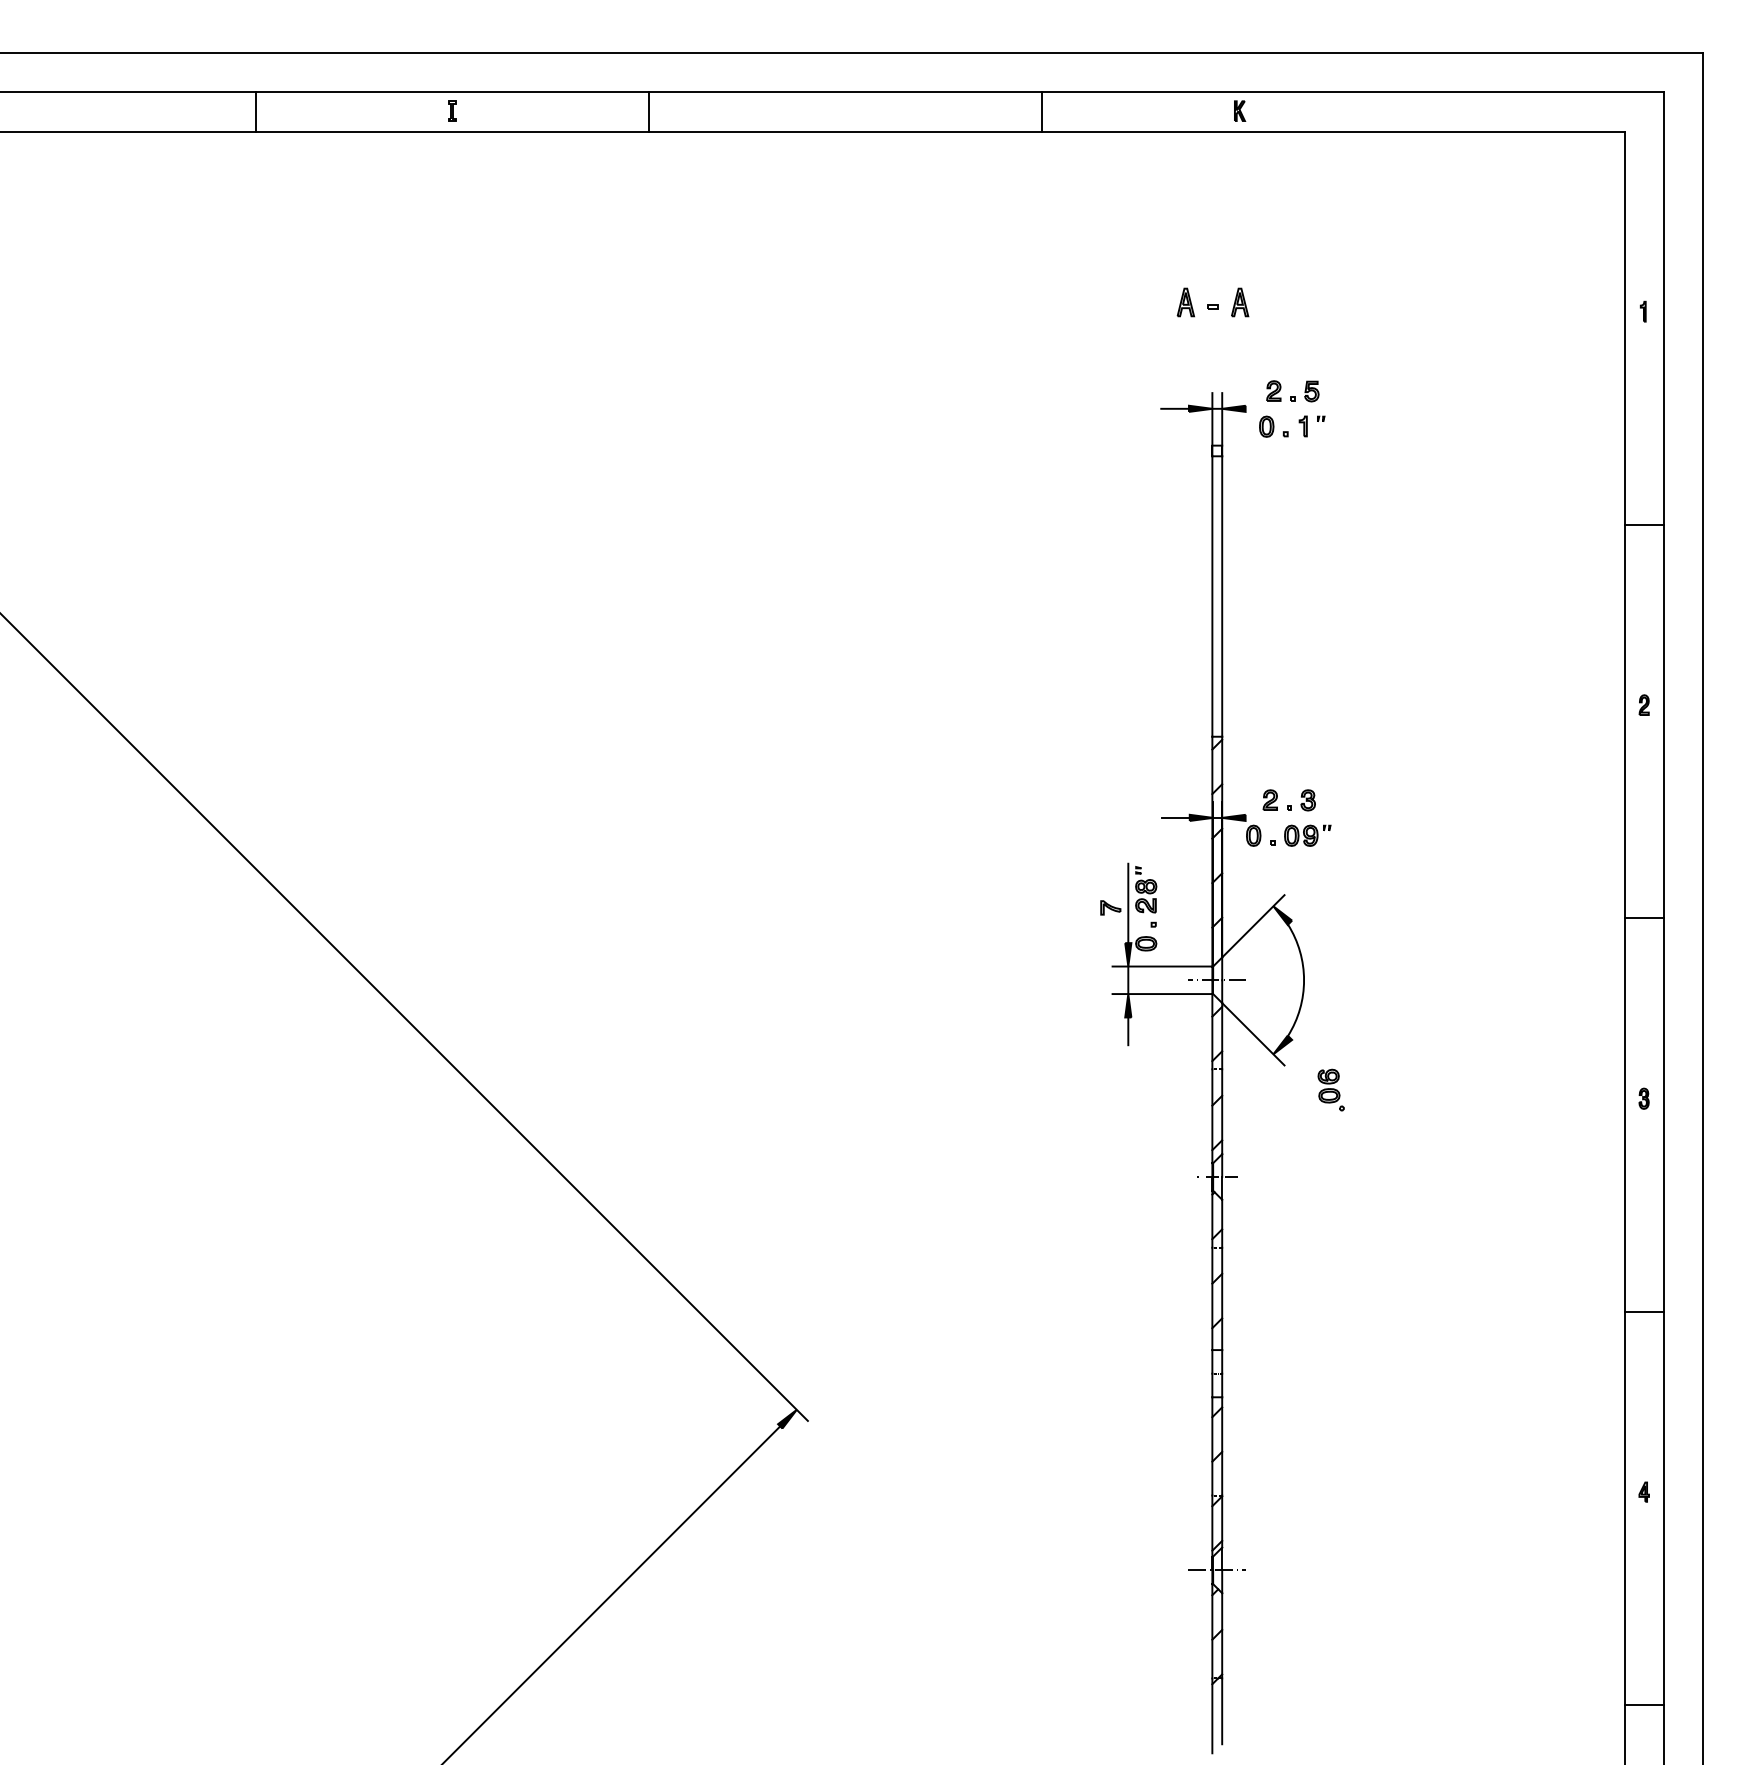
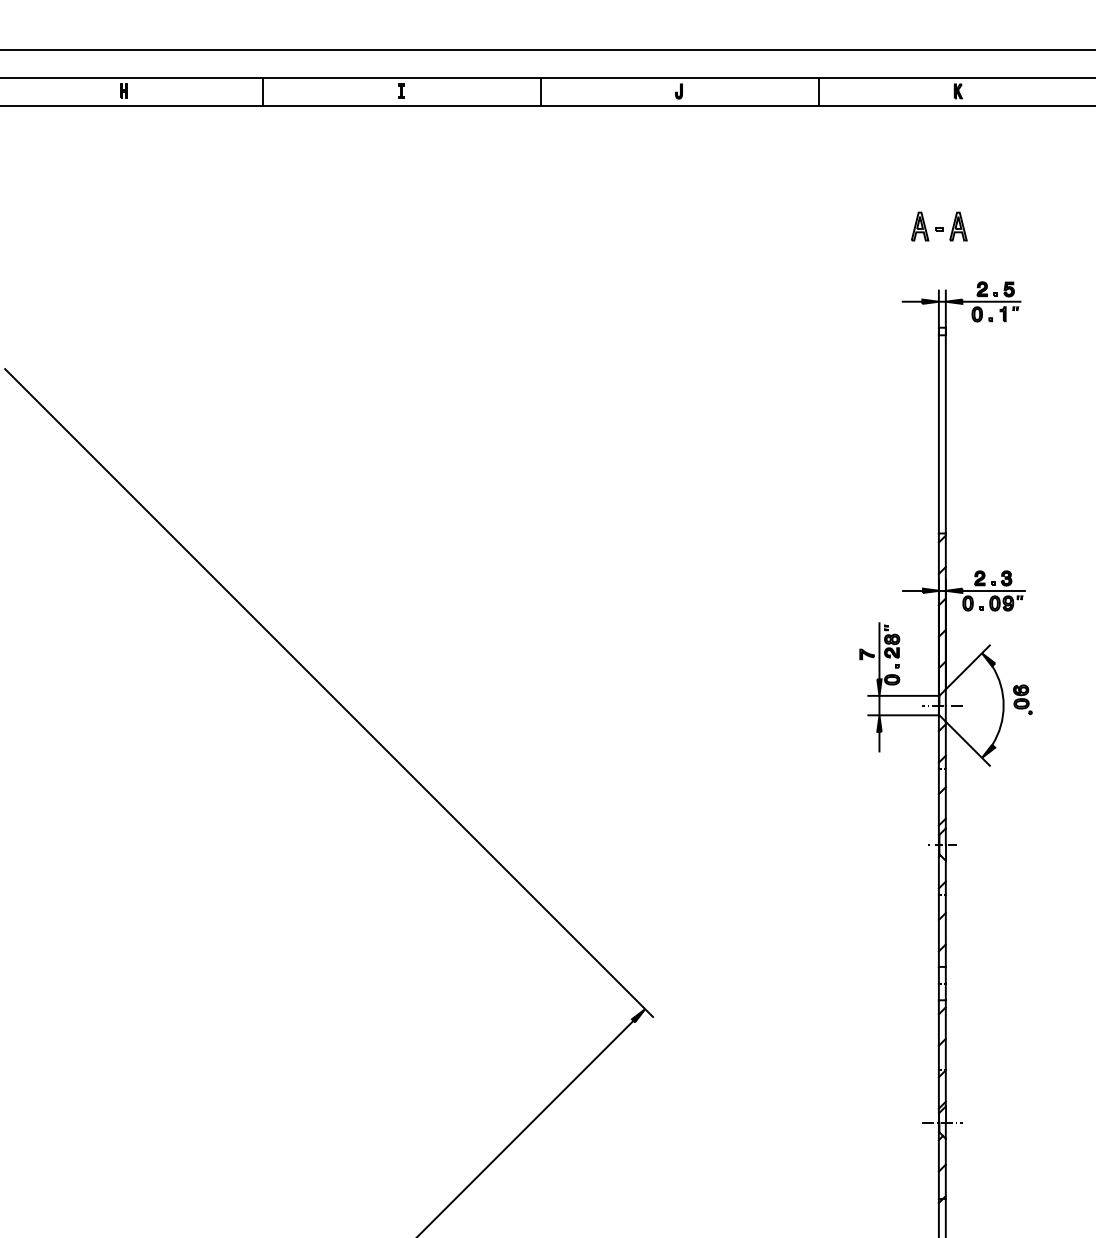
part: (58, 110) -> (123, 90), added
part: (844, 111) -> (678, 91), added
part: (1185, 302) -> (919, 226), size x1.43
part: (1239, 302) -> (958, 226), size x1.43
line: (1286, 408) -> (991, 301), added
line: (1289, 817) -> (993, 590), added
part: (1330, 1089) -> (1022, 699), moved

